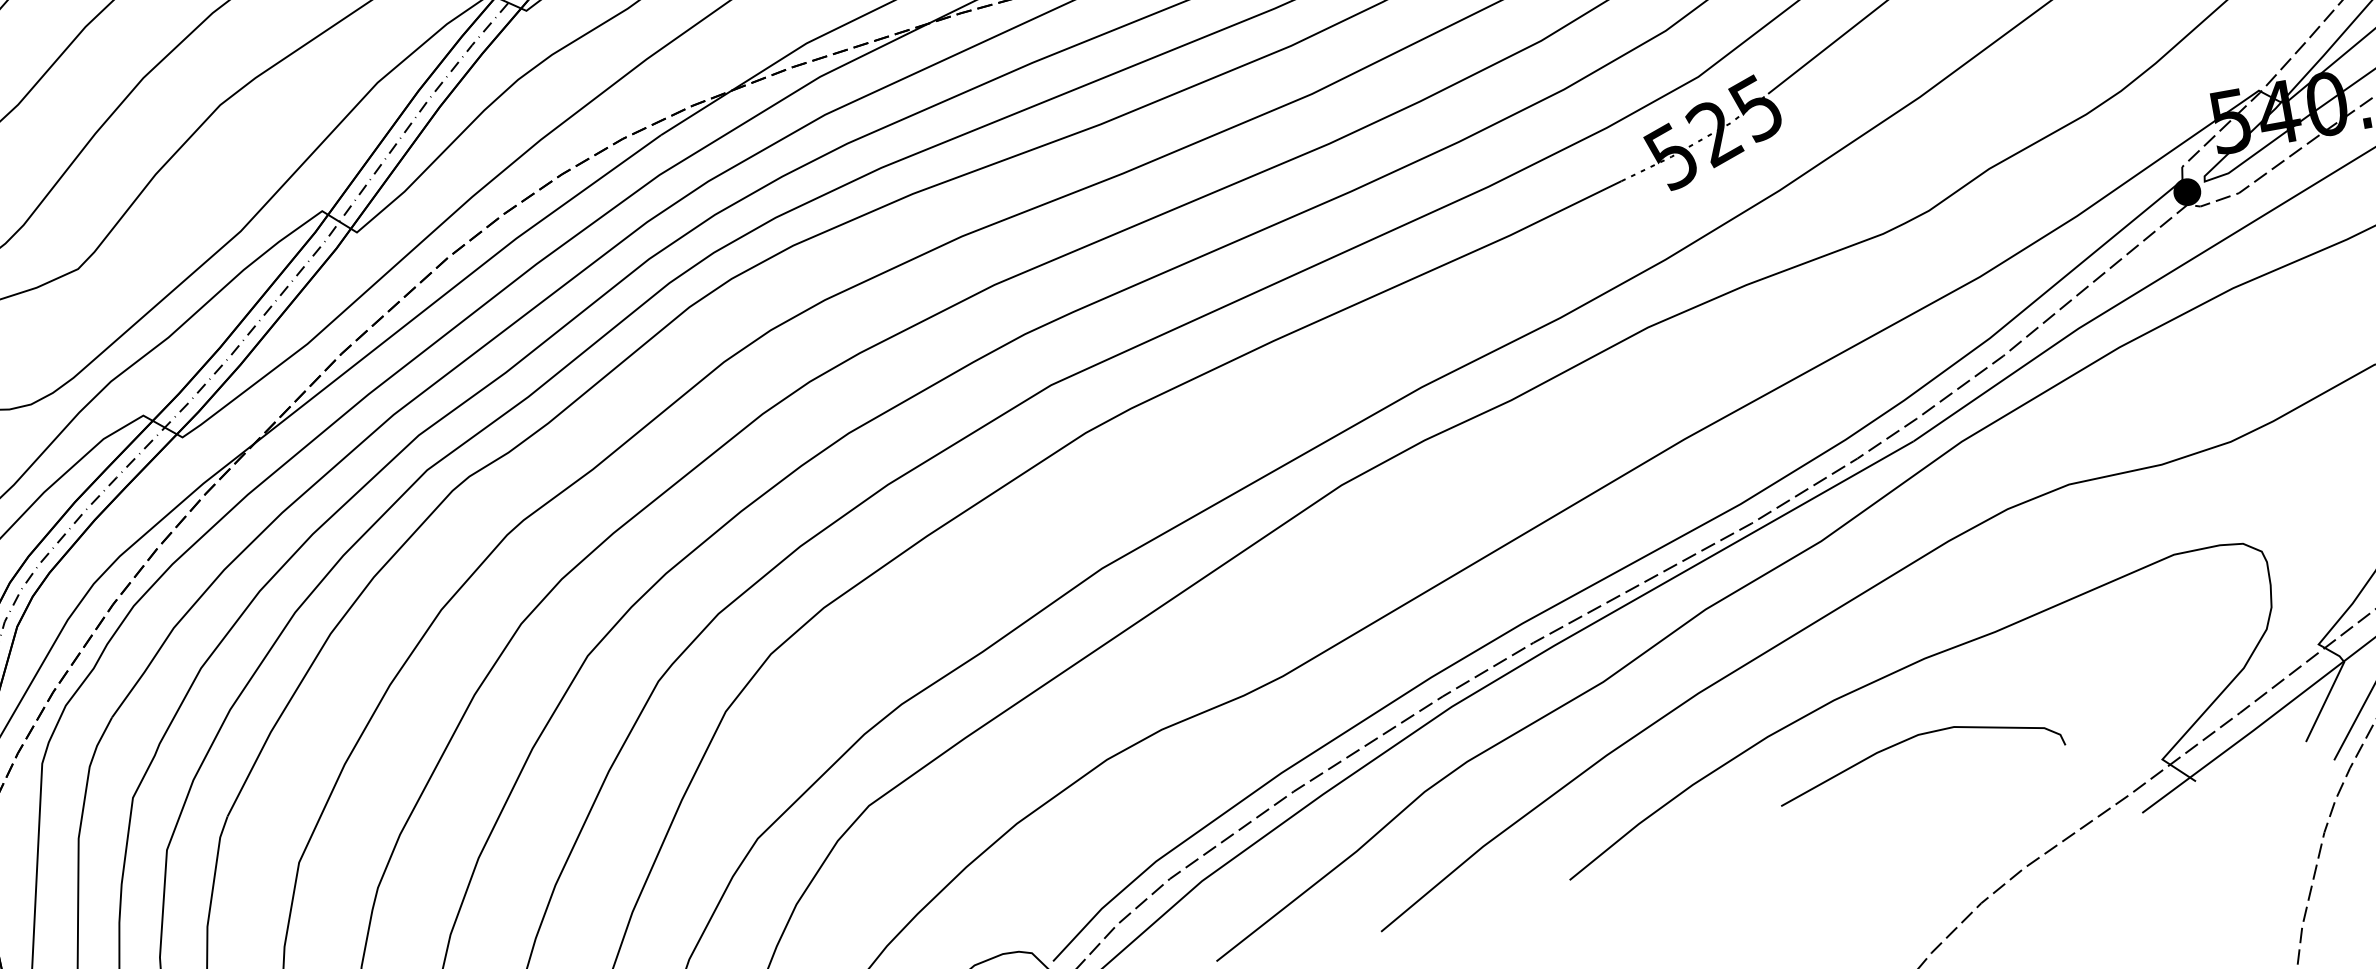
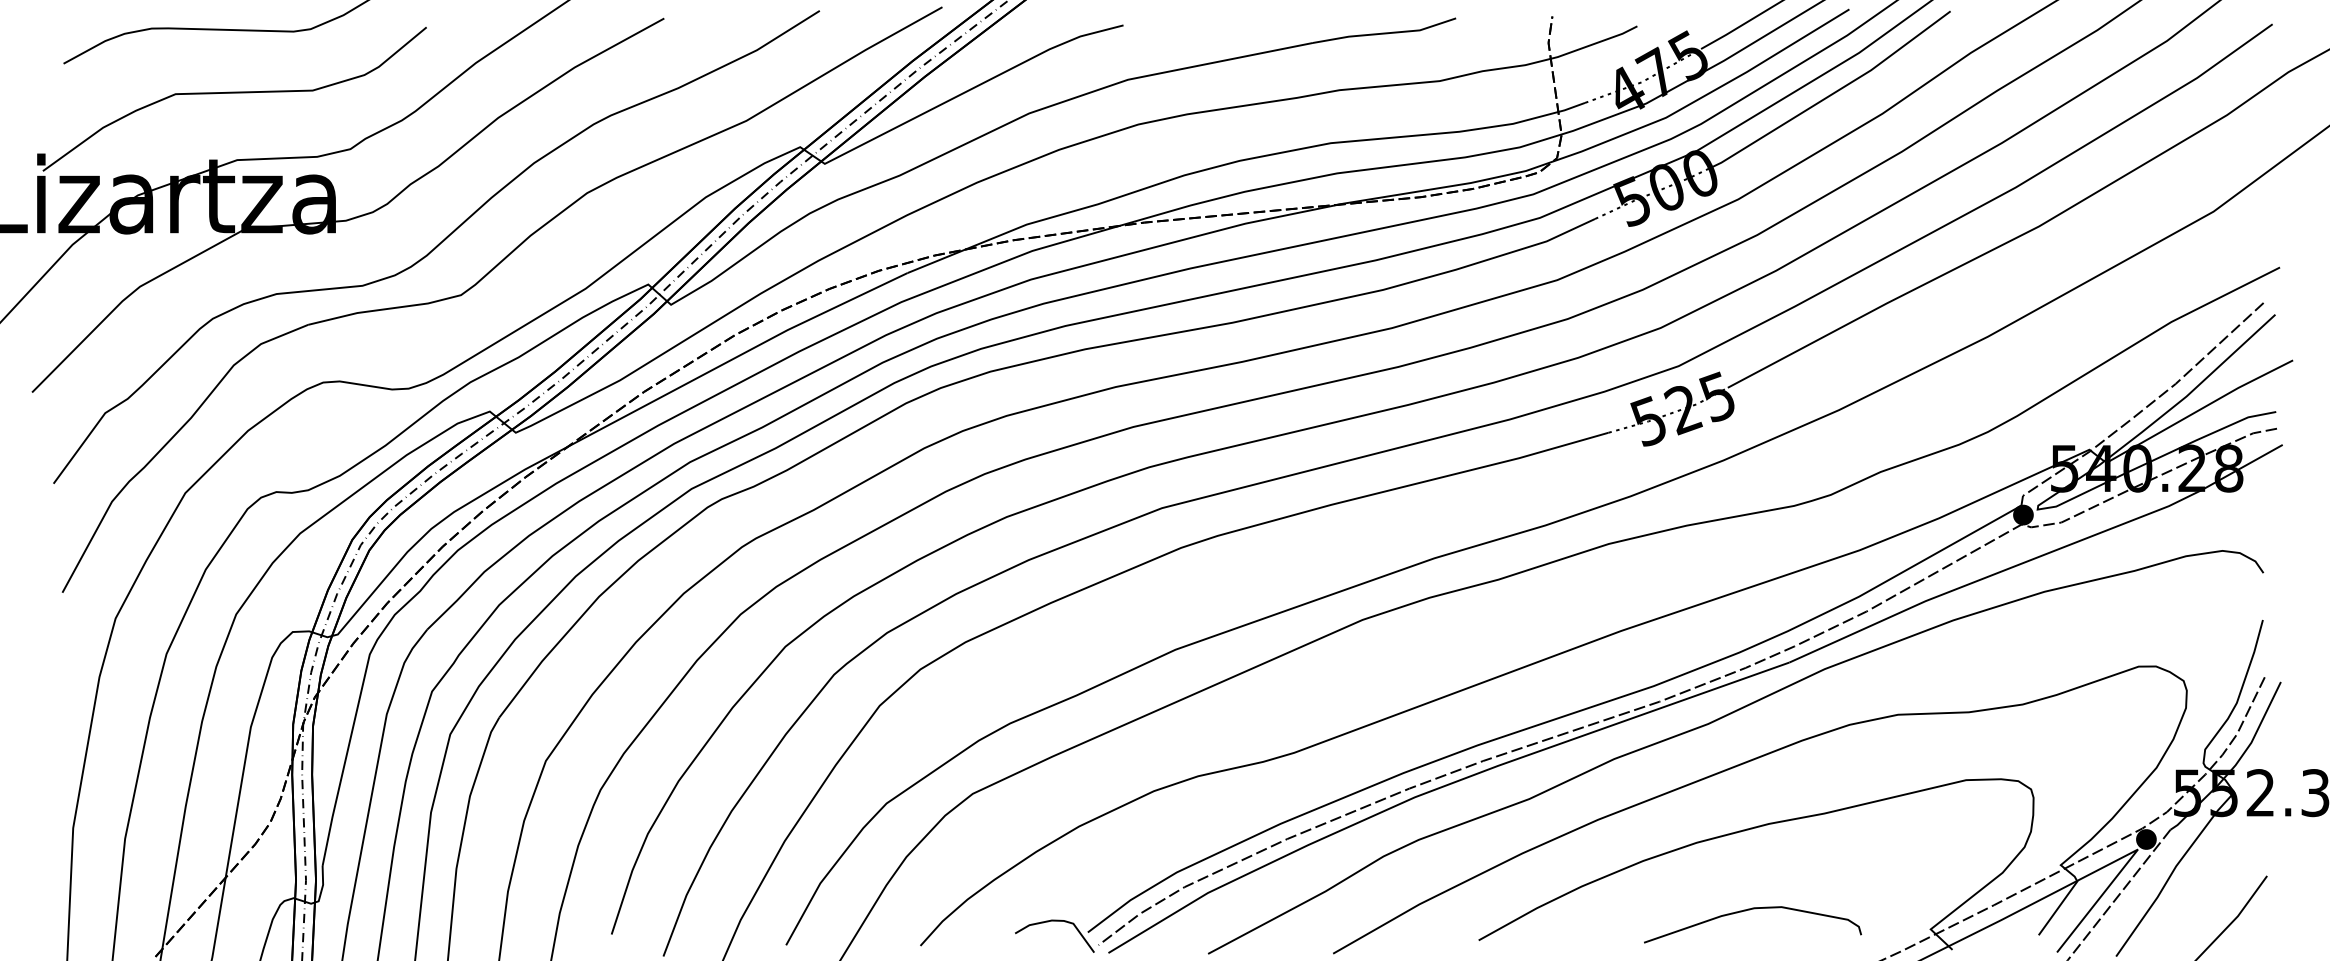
curve: (1913, 738) -> (1750, 910), moved

